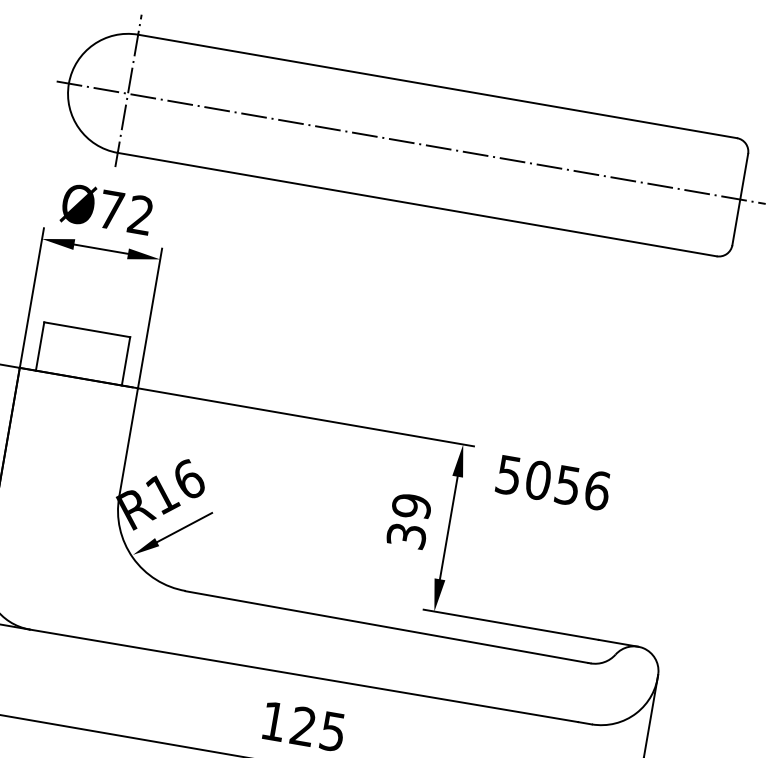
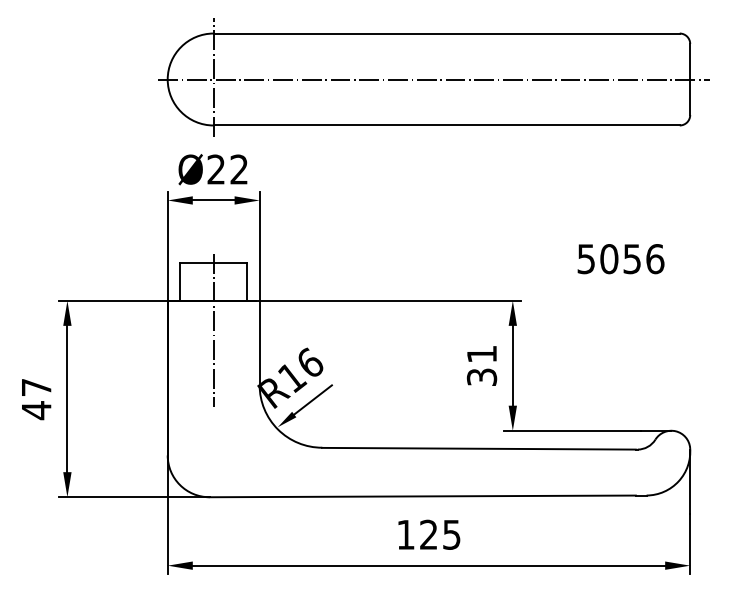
text: (110, 209) -> (215, 169), Ø72 -> Ø22
line: (72, 416) -> (213, 330), added
text: (552, 483) -> (620, 259), moved
text: (411, 506) -> (481, 354), 39 -> 31

